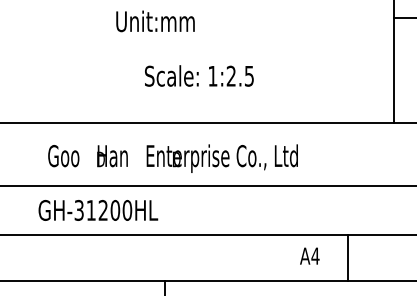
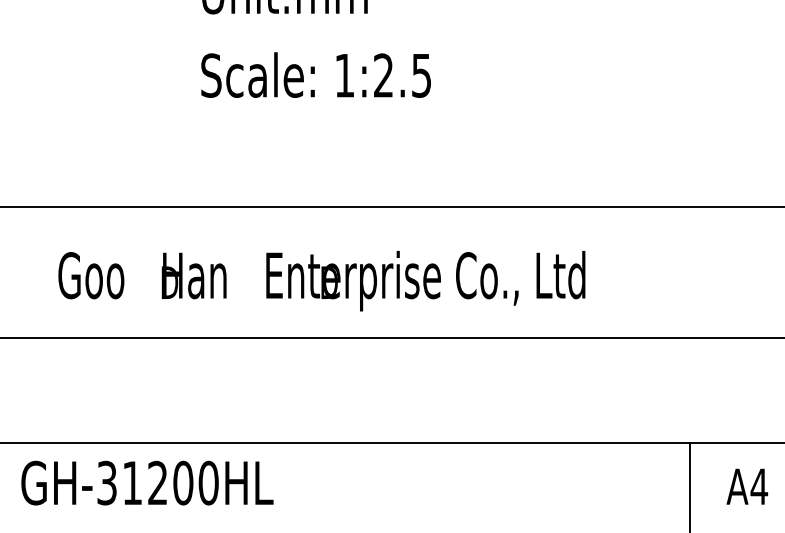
text: (199, 75) -> (316, 74), moved
text: (98, 210) -> (147, 483), moved
text: (309, 255) -> (746, 485), moved

